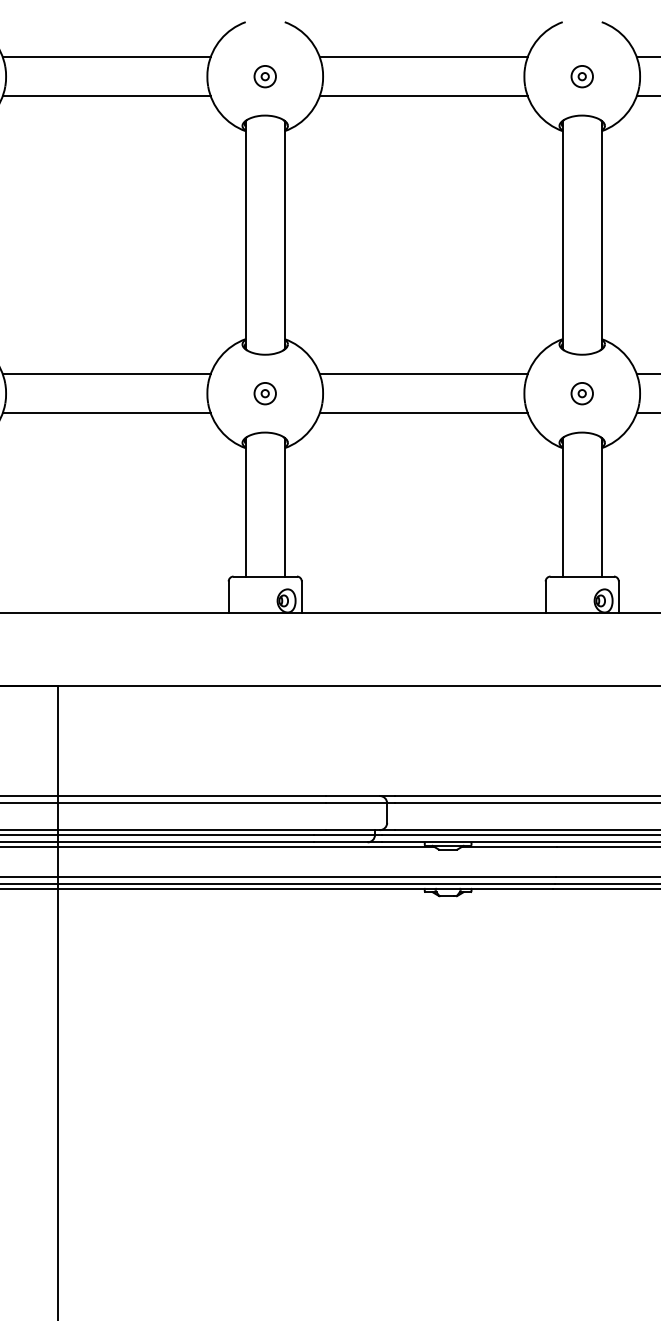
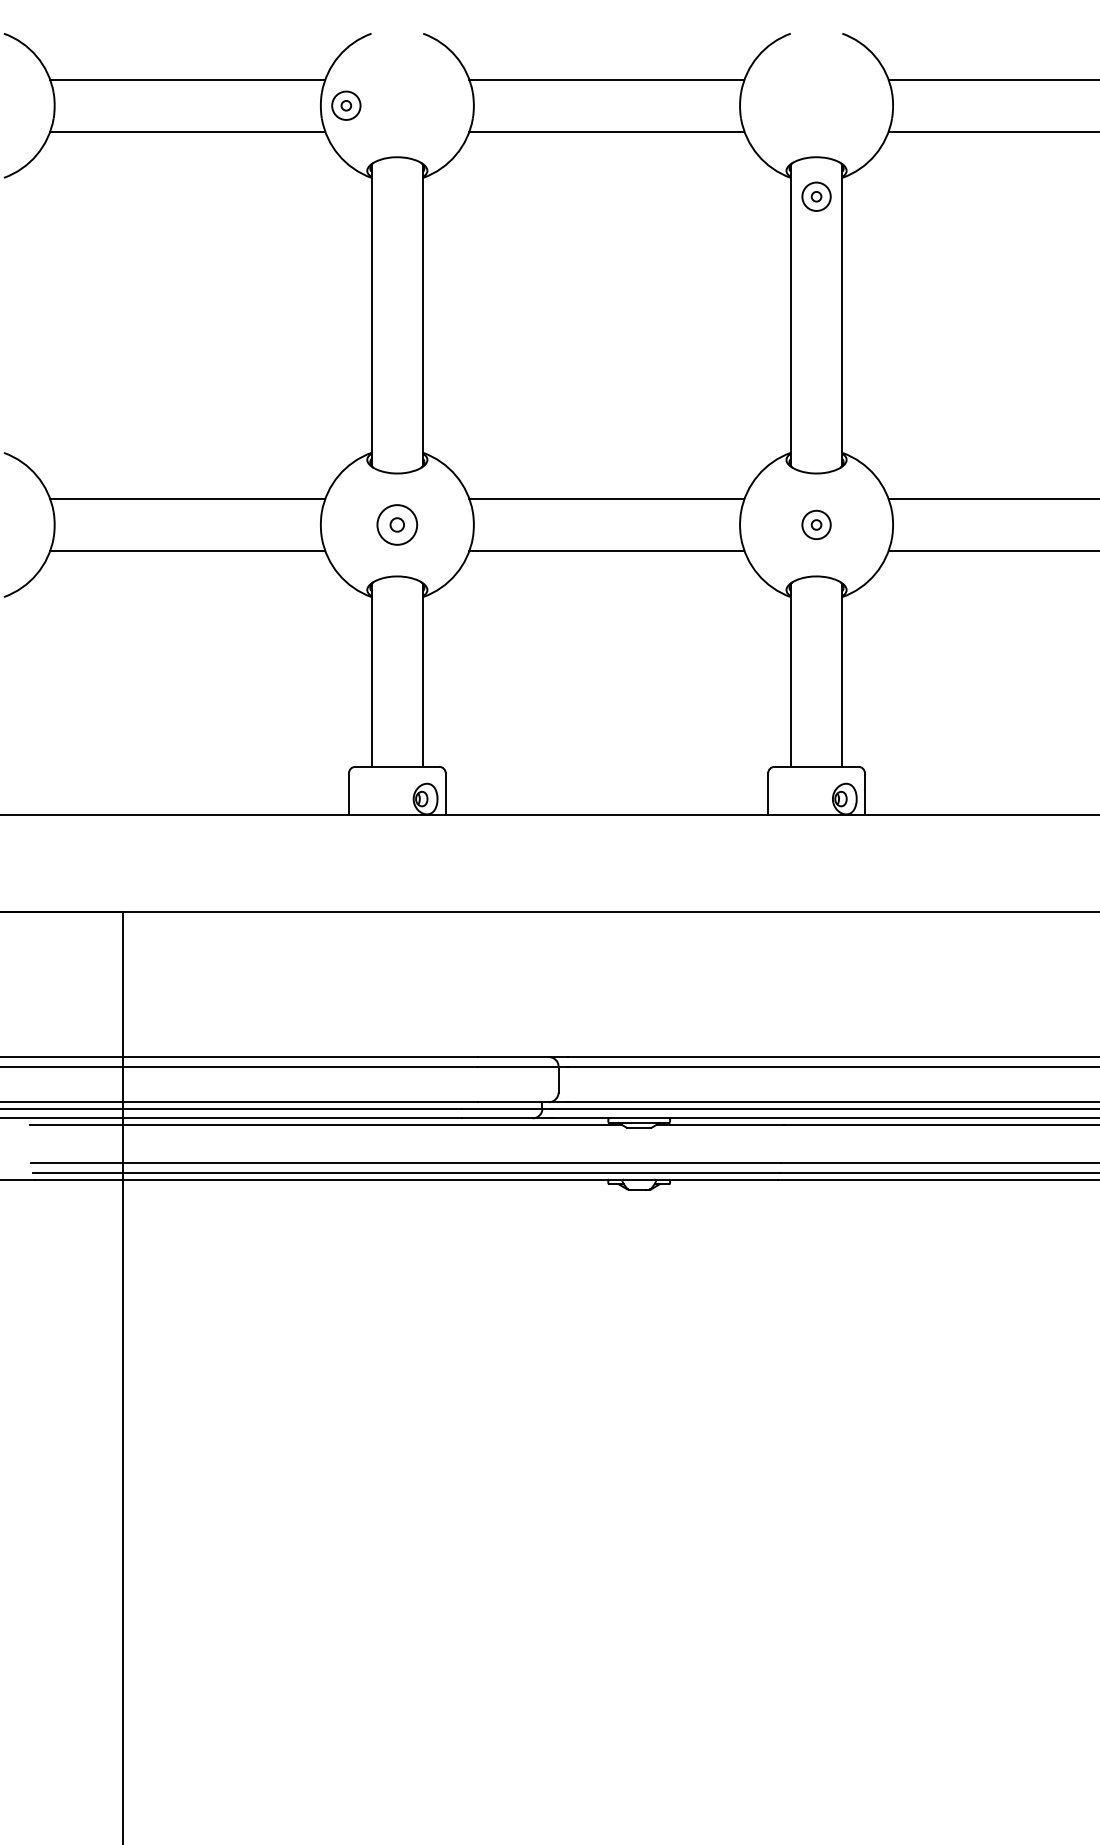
part: (265, 76) -> (346, 105), moved
part: (582, 76) -> (816, 196), moved
part: (265, 393) -> (397, 524), size x1.4

